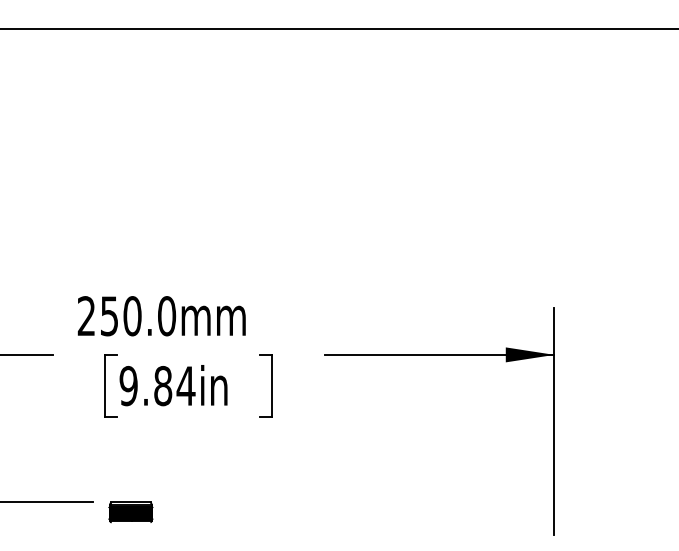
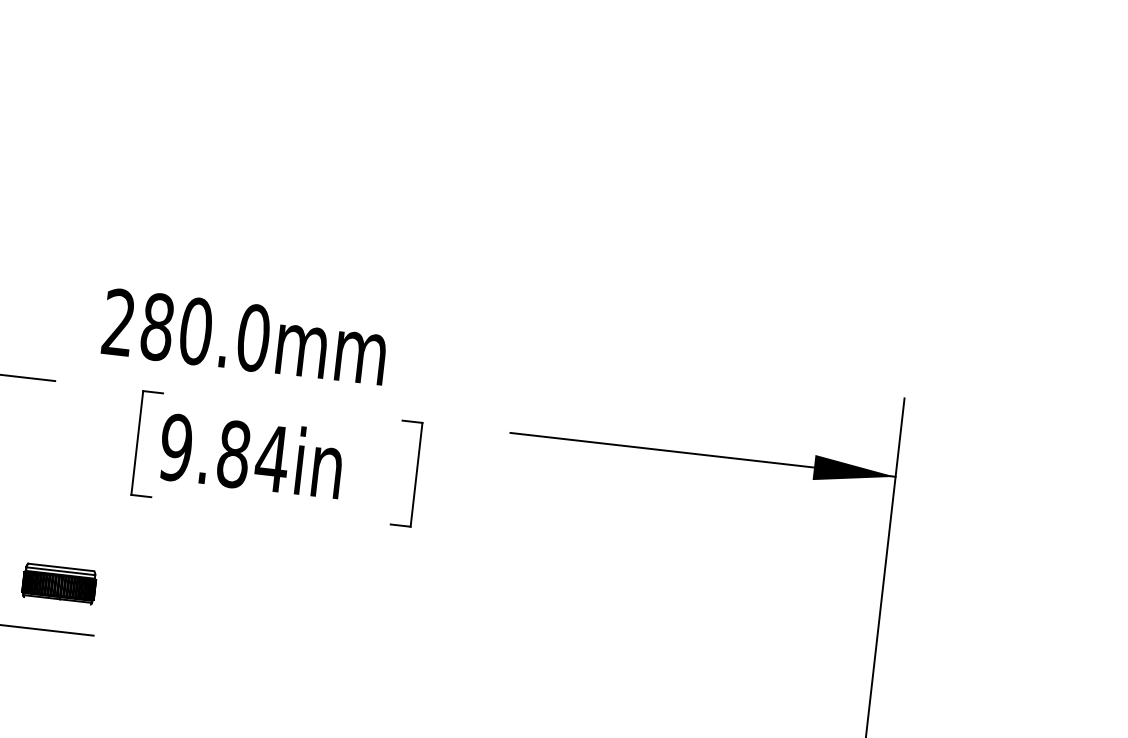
text: (109, 316) -> (157, 327), 250.0mm -> 280.0mm
part: (130, 512) -> (58, 584), moved

